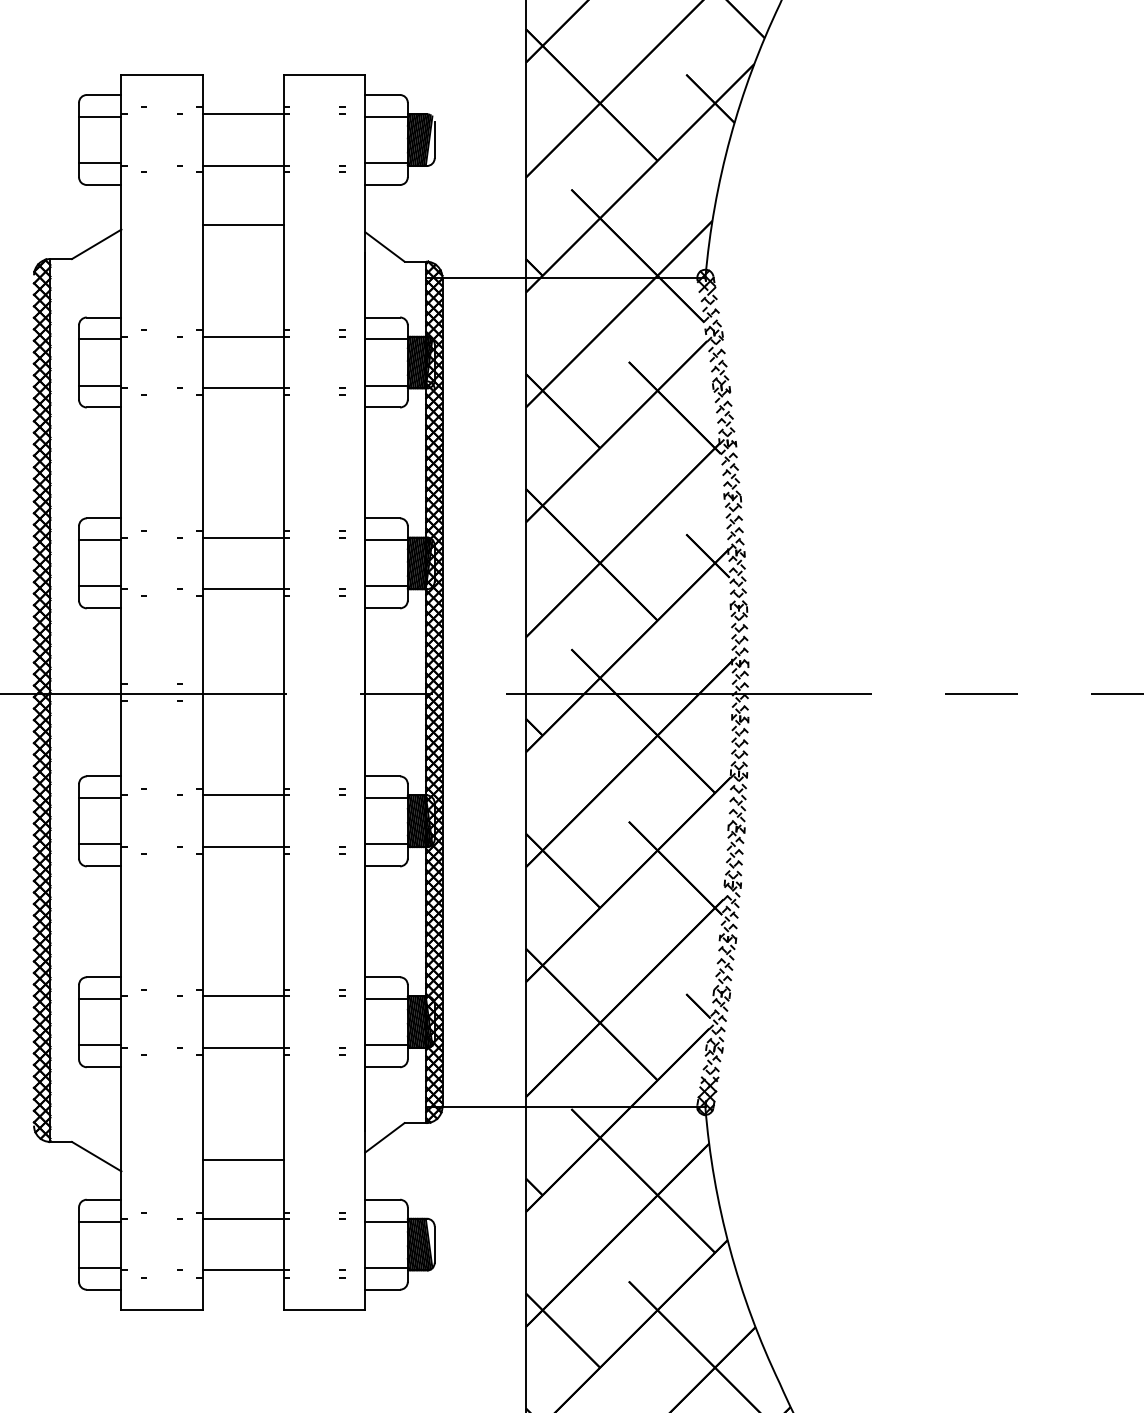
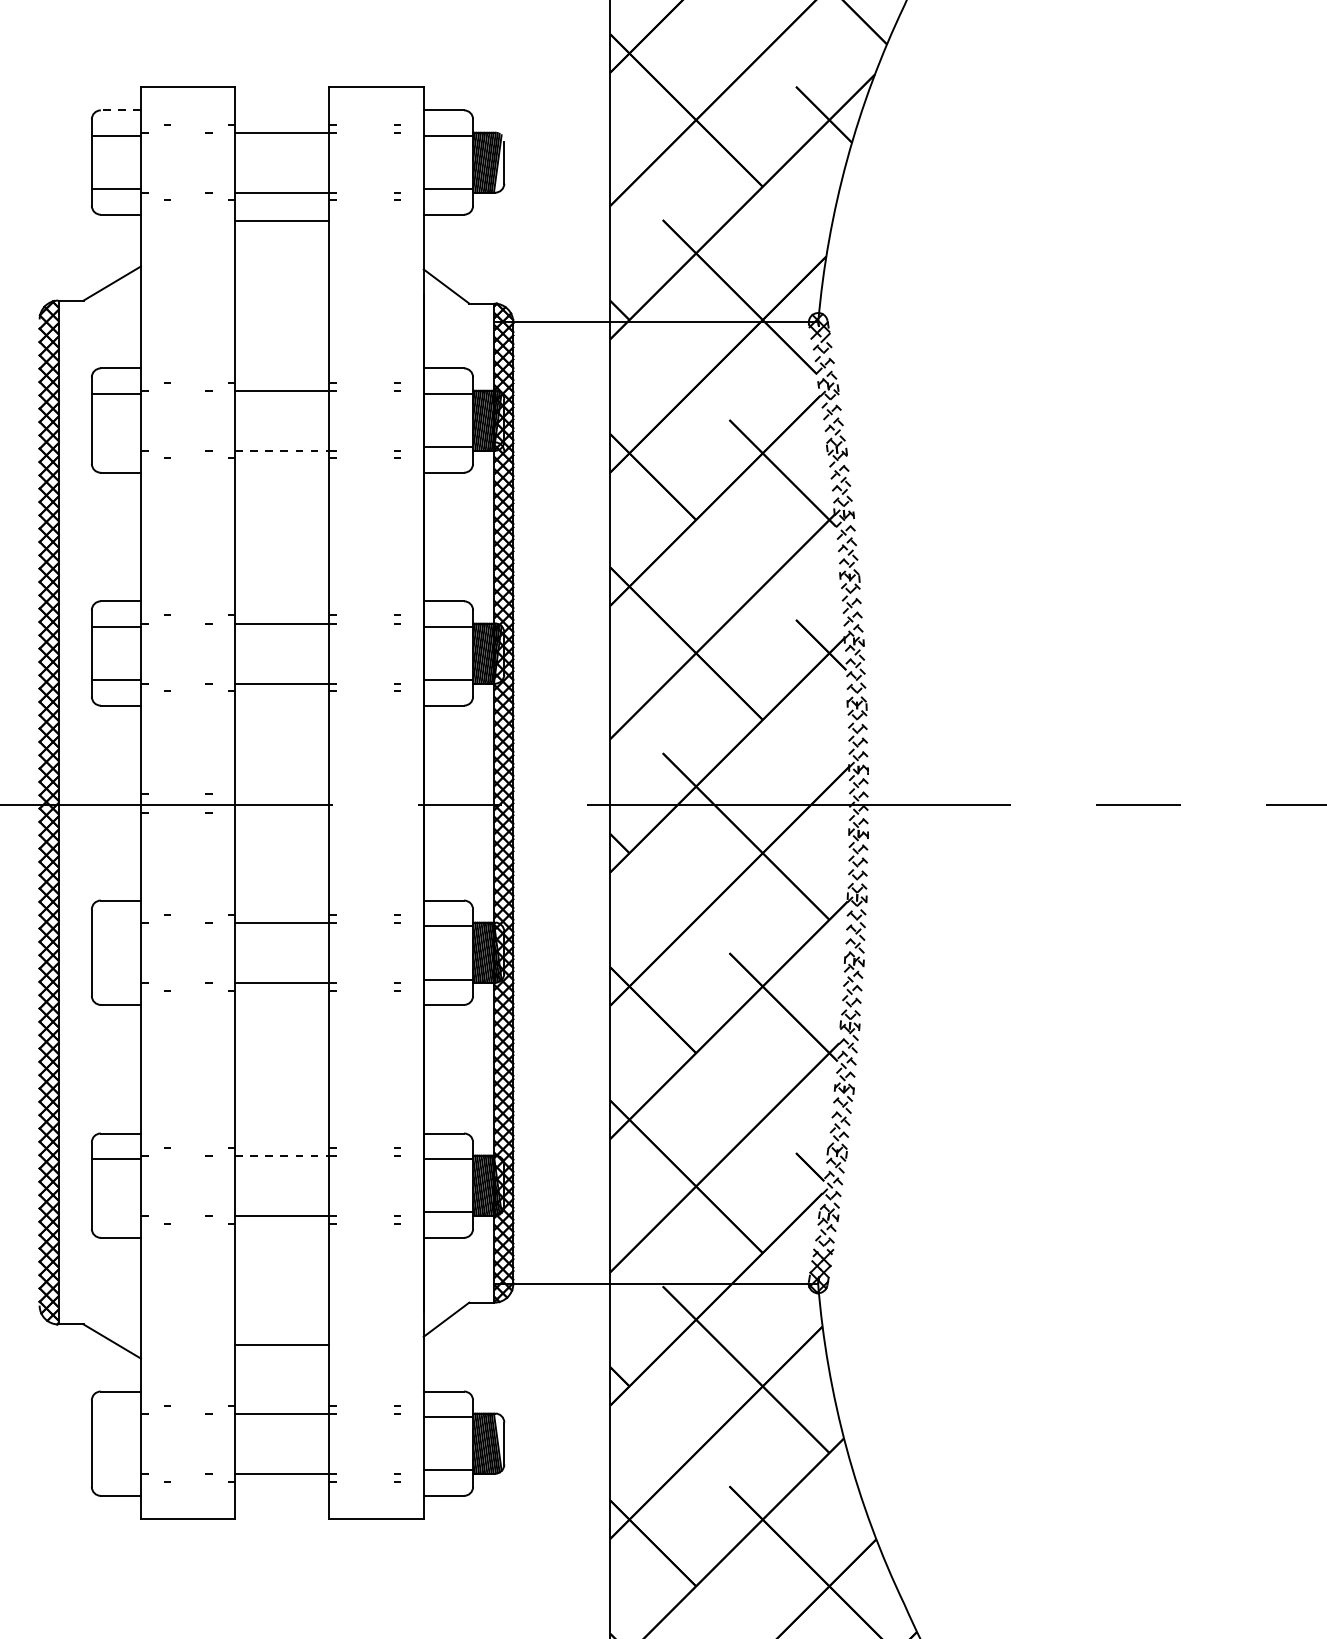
line: (103, 95) -> (120, 110), solid -> dashed
line: (243, 225) -> (282, 221), moved
line: (99, 385) -> (115, 447), removed
line: (243, 388) -> (282, 450), solid -> dashed
line: (99, 797) -> (115, 925), removed
line: (99, 844) -> (115, 979), removed
line: (243, 996) -> (282, 1155), solid -> dashed
line: (99, 1045) -> (115, 1212), removed
line: (99, 1221) -> (115, 1416), removed
line: (99, 1267) -> (115, 1470), removed

